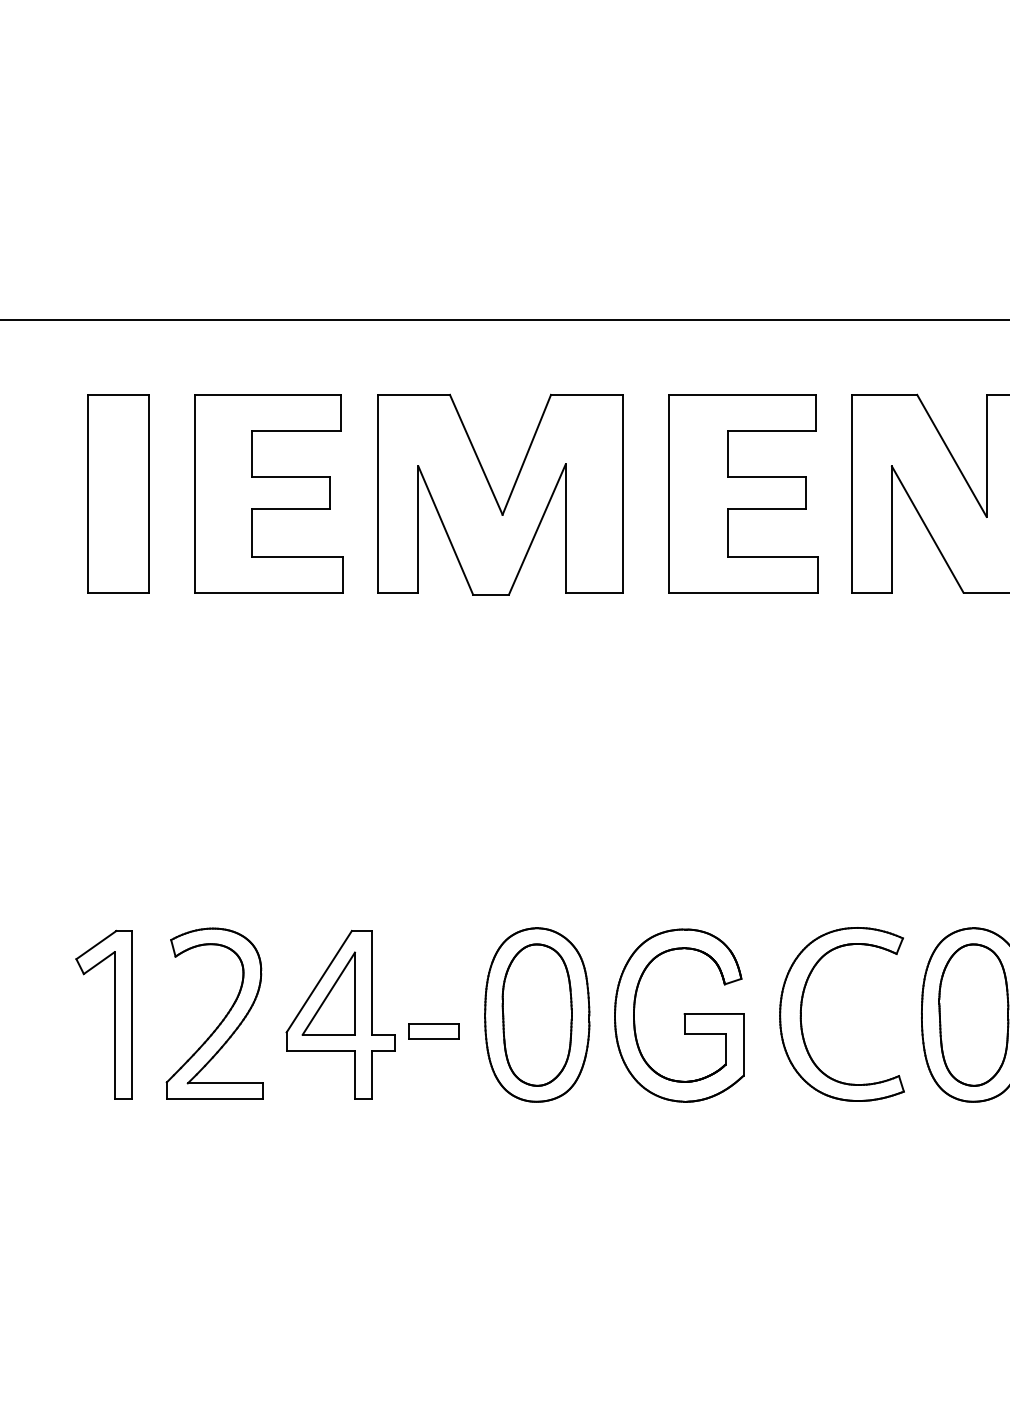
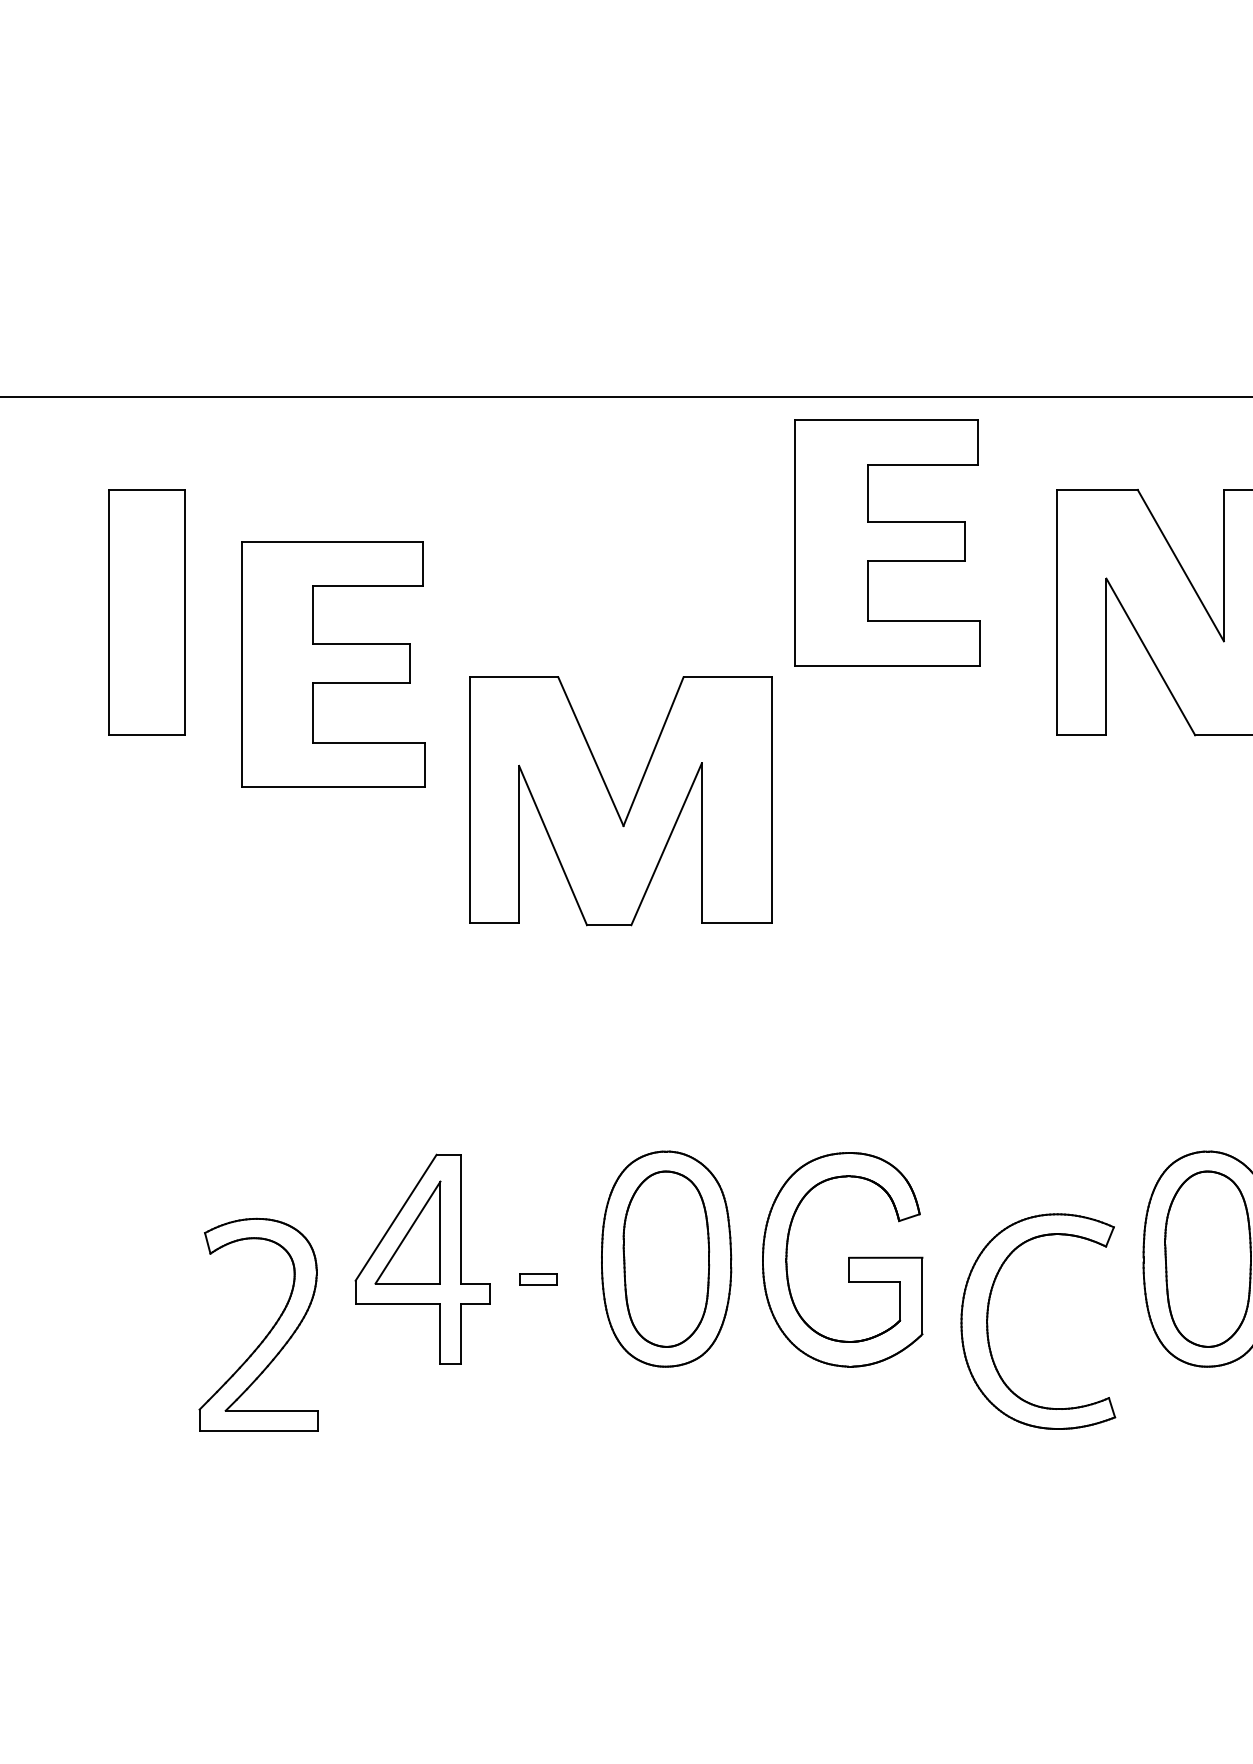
part: (268, 493) -> (333, 664), moved
part: (743, 493) -> (887, 542), moved
part: (500, 494) -> (620, 800), moved
part: (802, 1006) -> (989, 1311), moved
part: (114, 1014) -> (142, 1258), removed
part: (221, 1020) -> (267, 1332), moved
part: (433, 1031) -> (537, 1279), size x0.6

